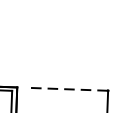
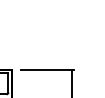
line: (71, 89) -> (47, 70), dashed -> solid

